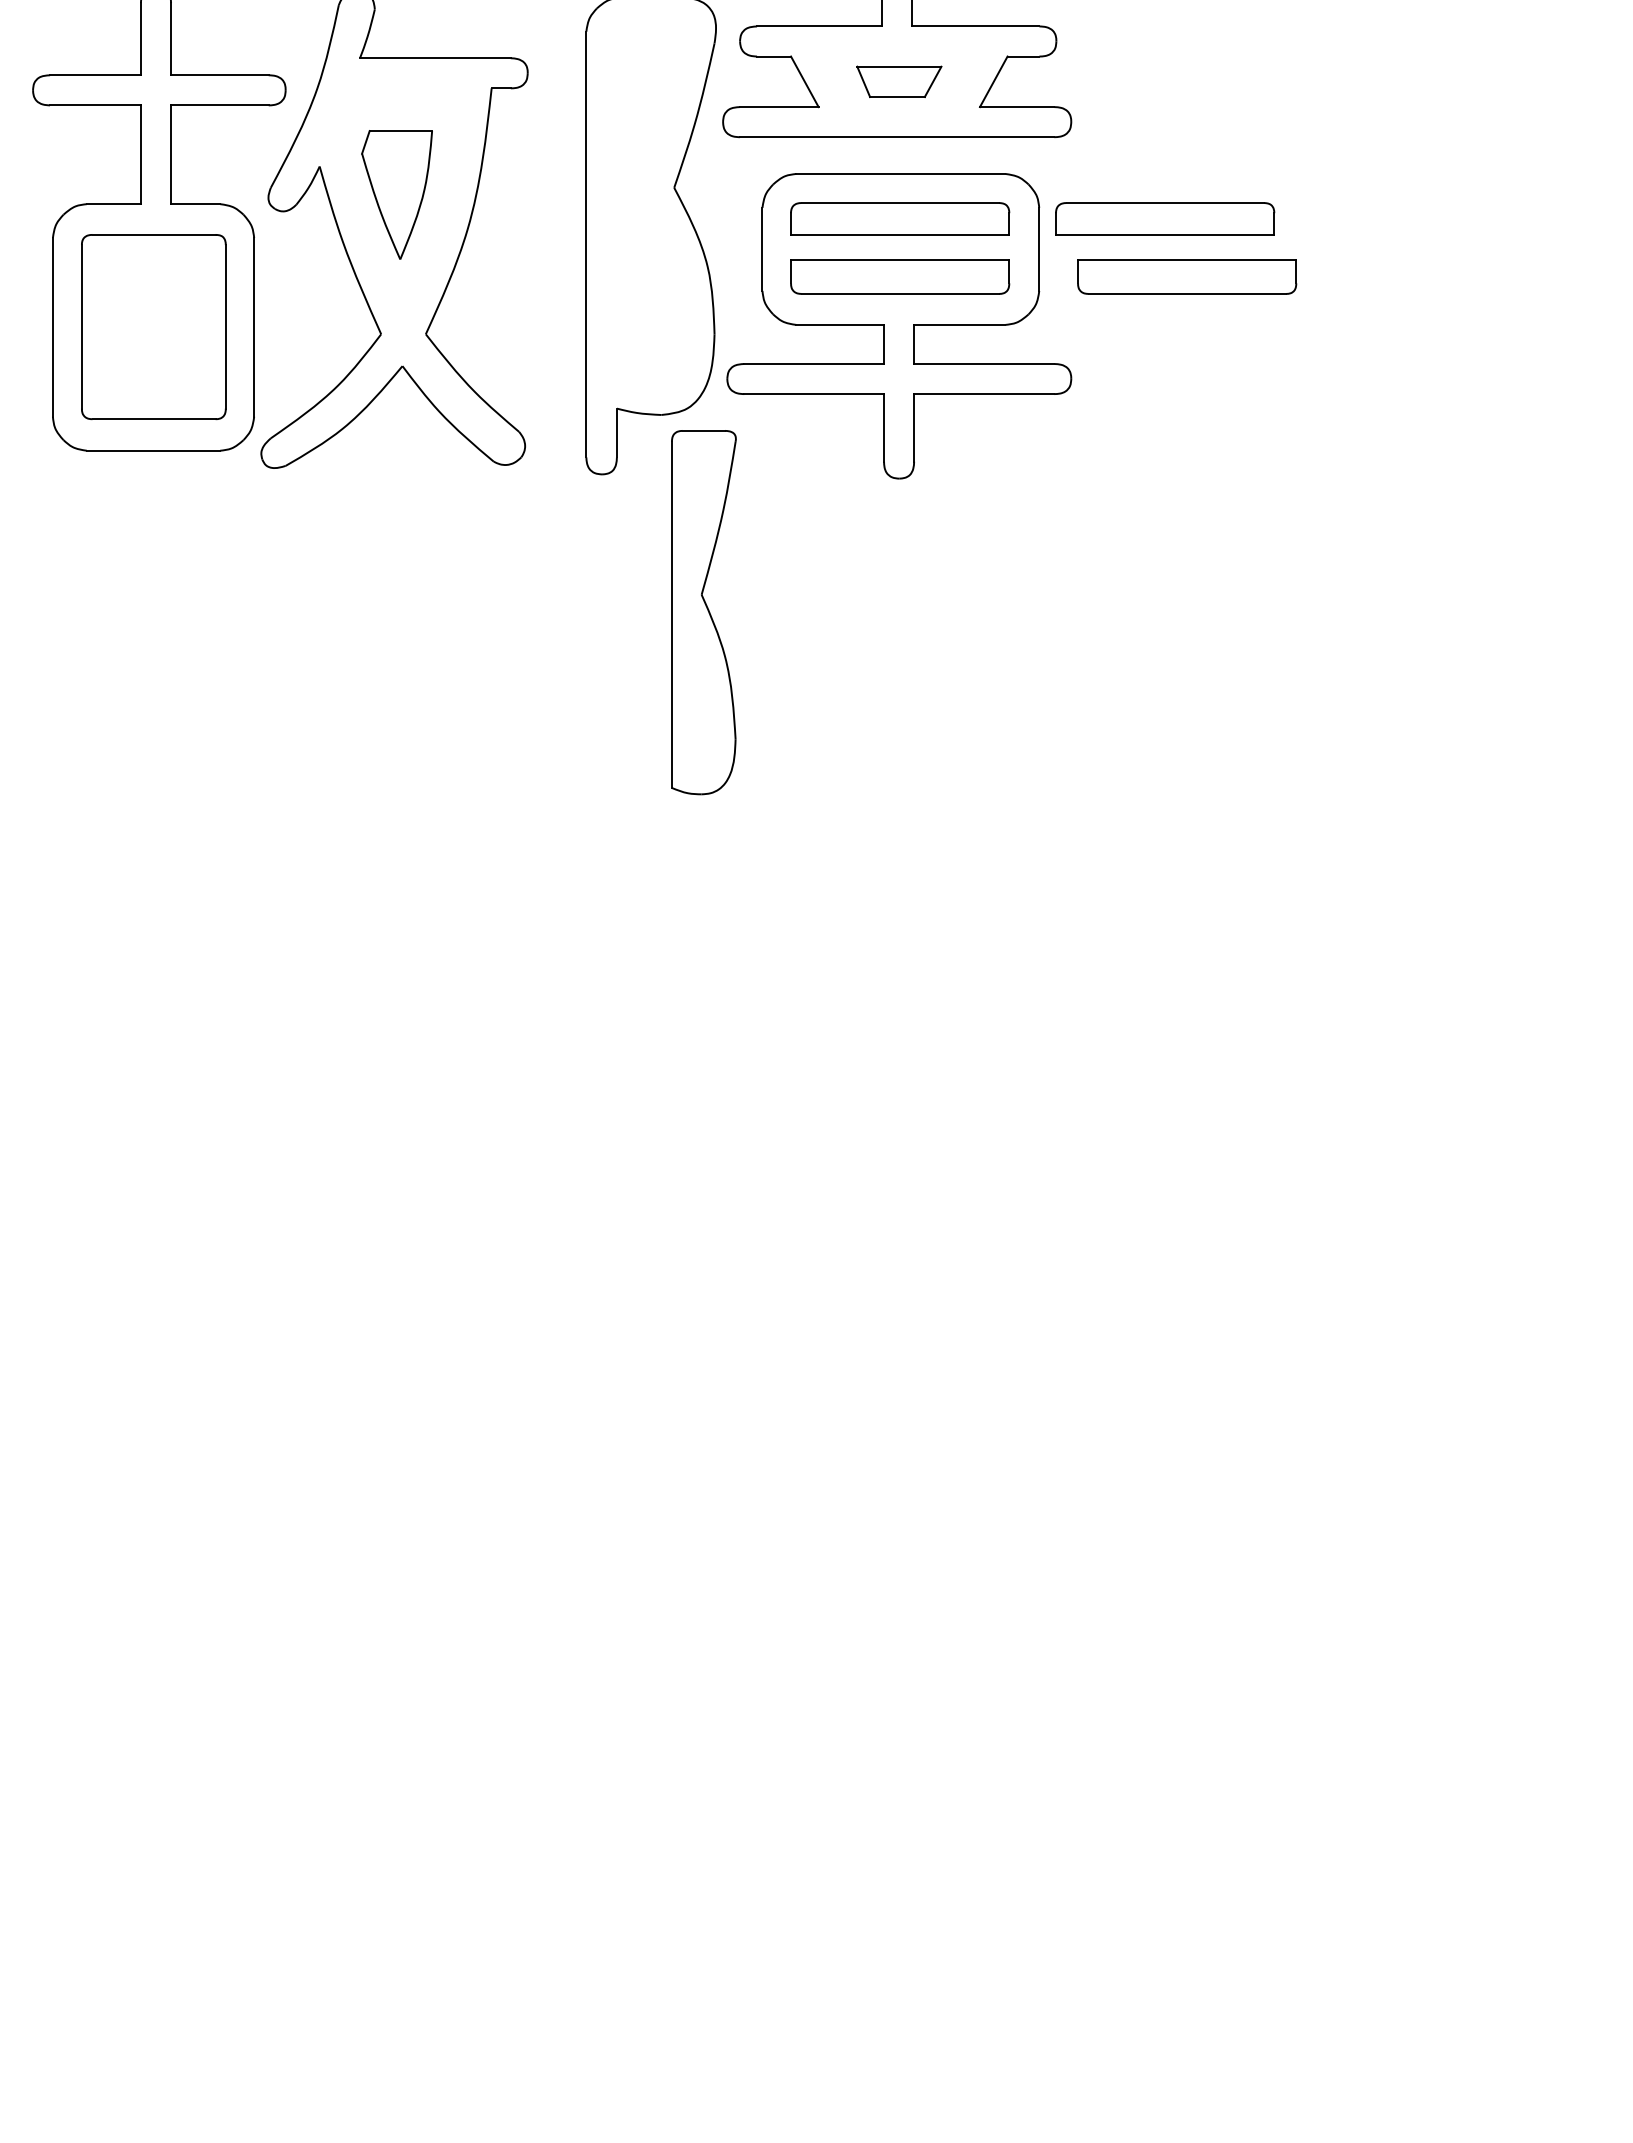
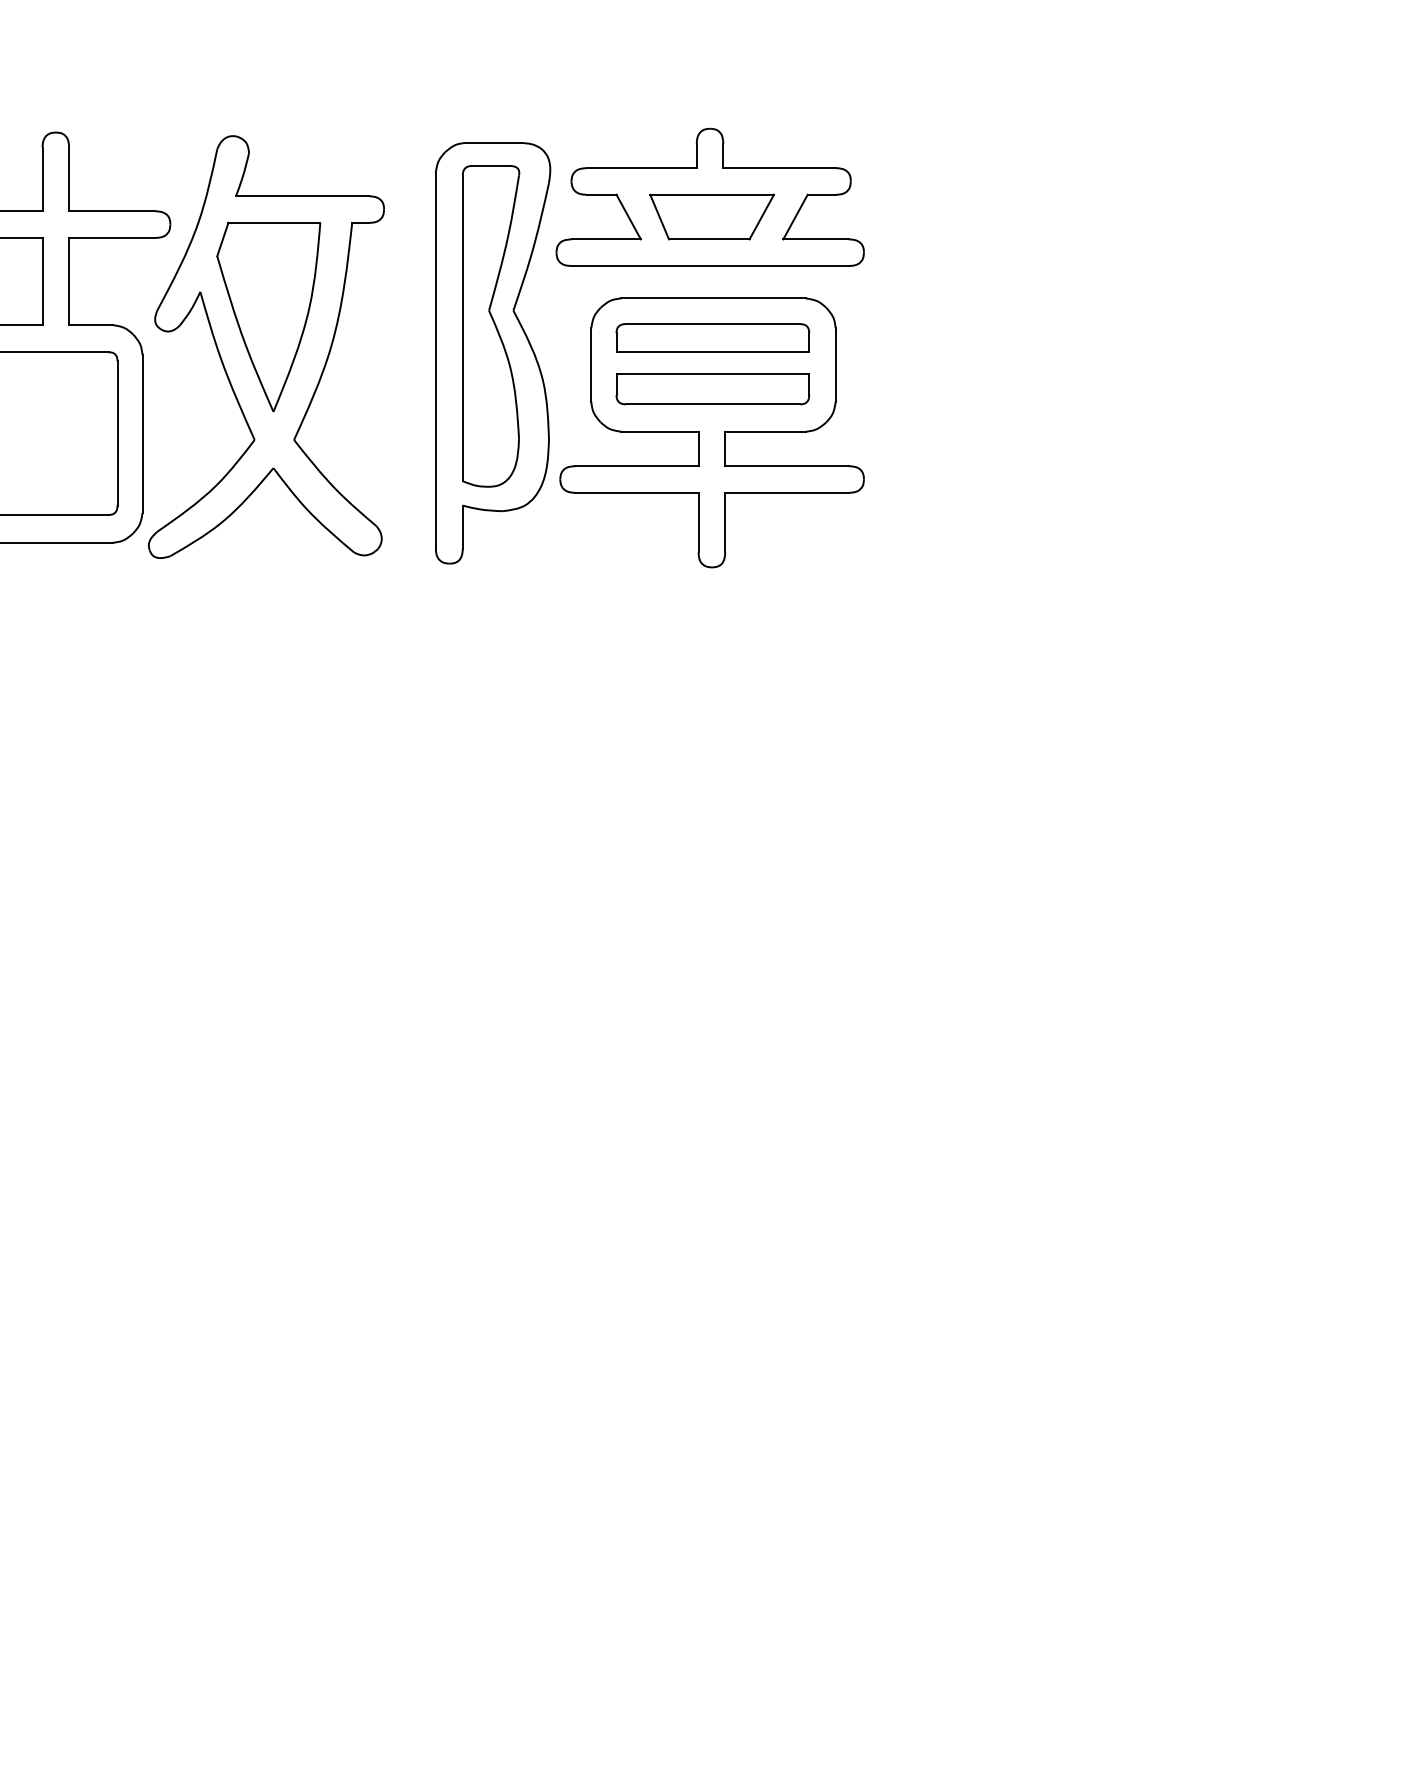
part: (899, 81) -> (712, 216), size x1.67
part: (396, 194) -> (268, 316), size x1.67
part: (1165, 218) -> (947, 337), removed
part: (1187, 276) -> (966, 388), removed
part: (703, 612) -> (490, 326), moved

